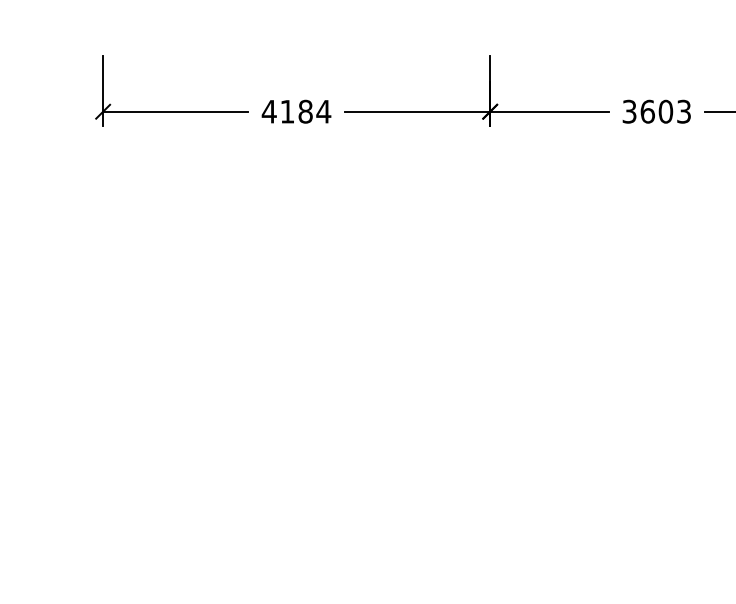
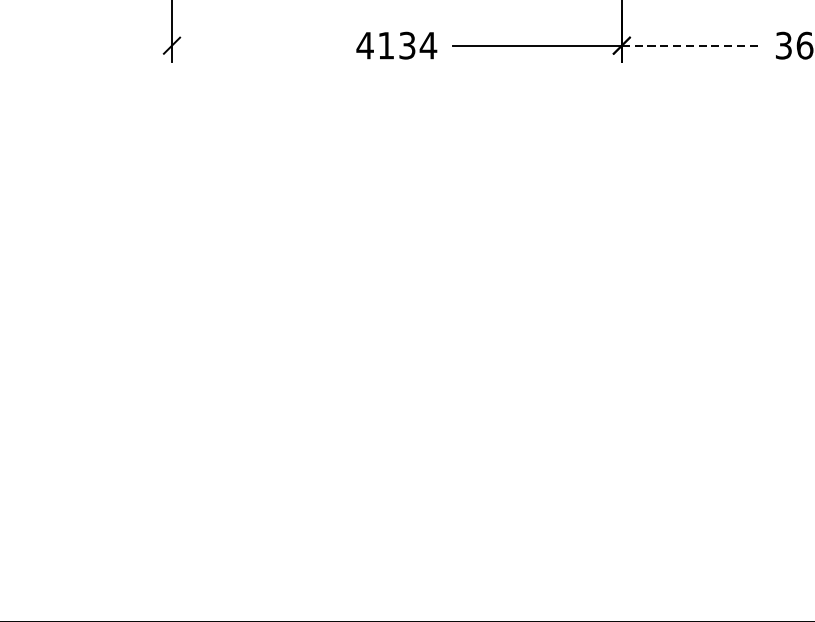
line: (175, 111) -> (256, 45), removed
text: (305, 111) -> (407, 45), 4184 -> 4134
line: (549, 111) -> (690, 45), solid -> dashed

